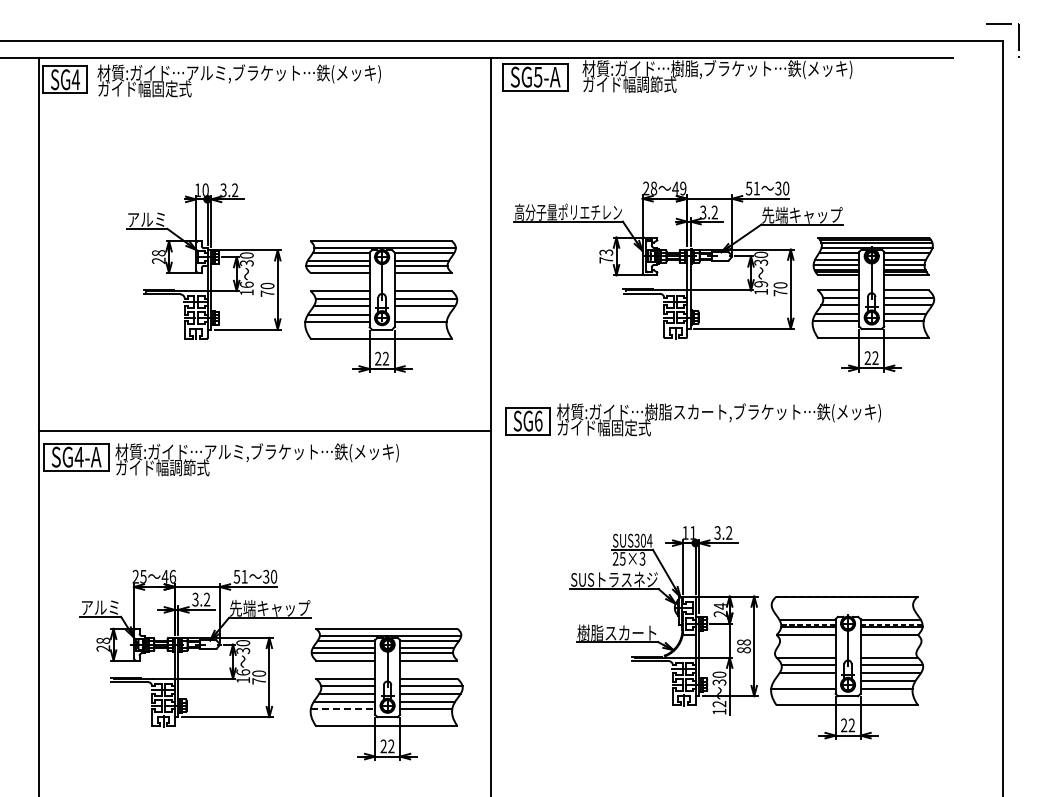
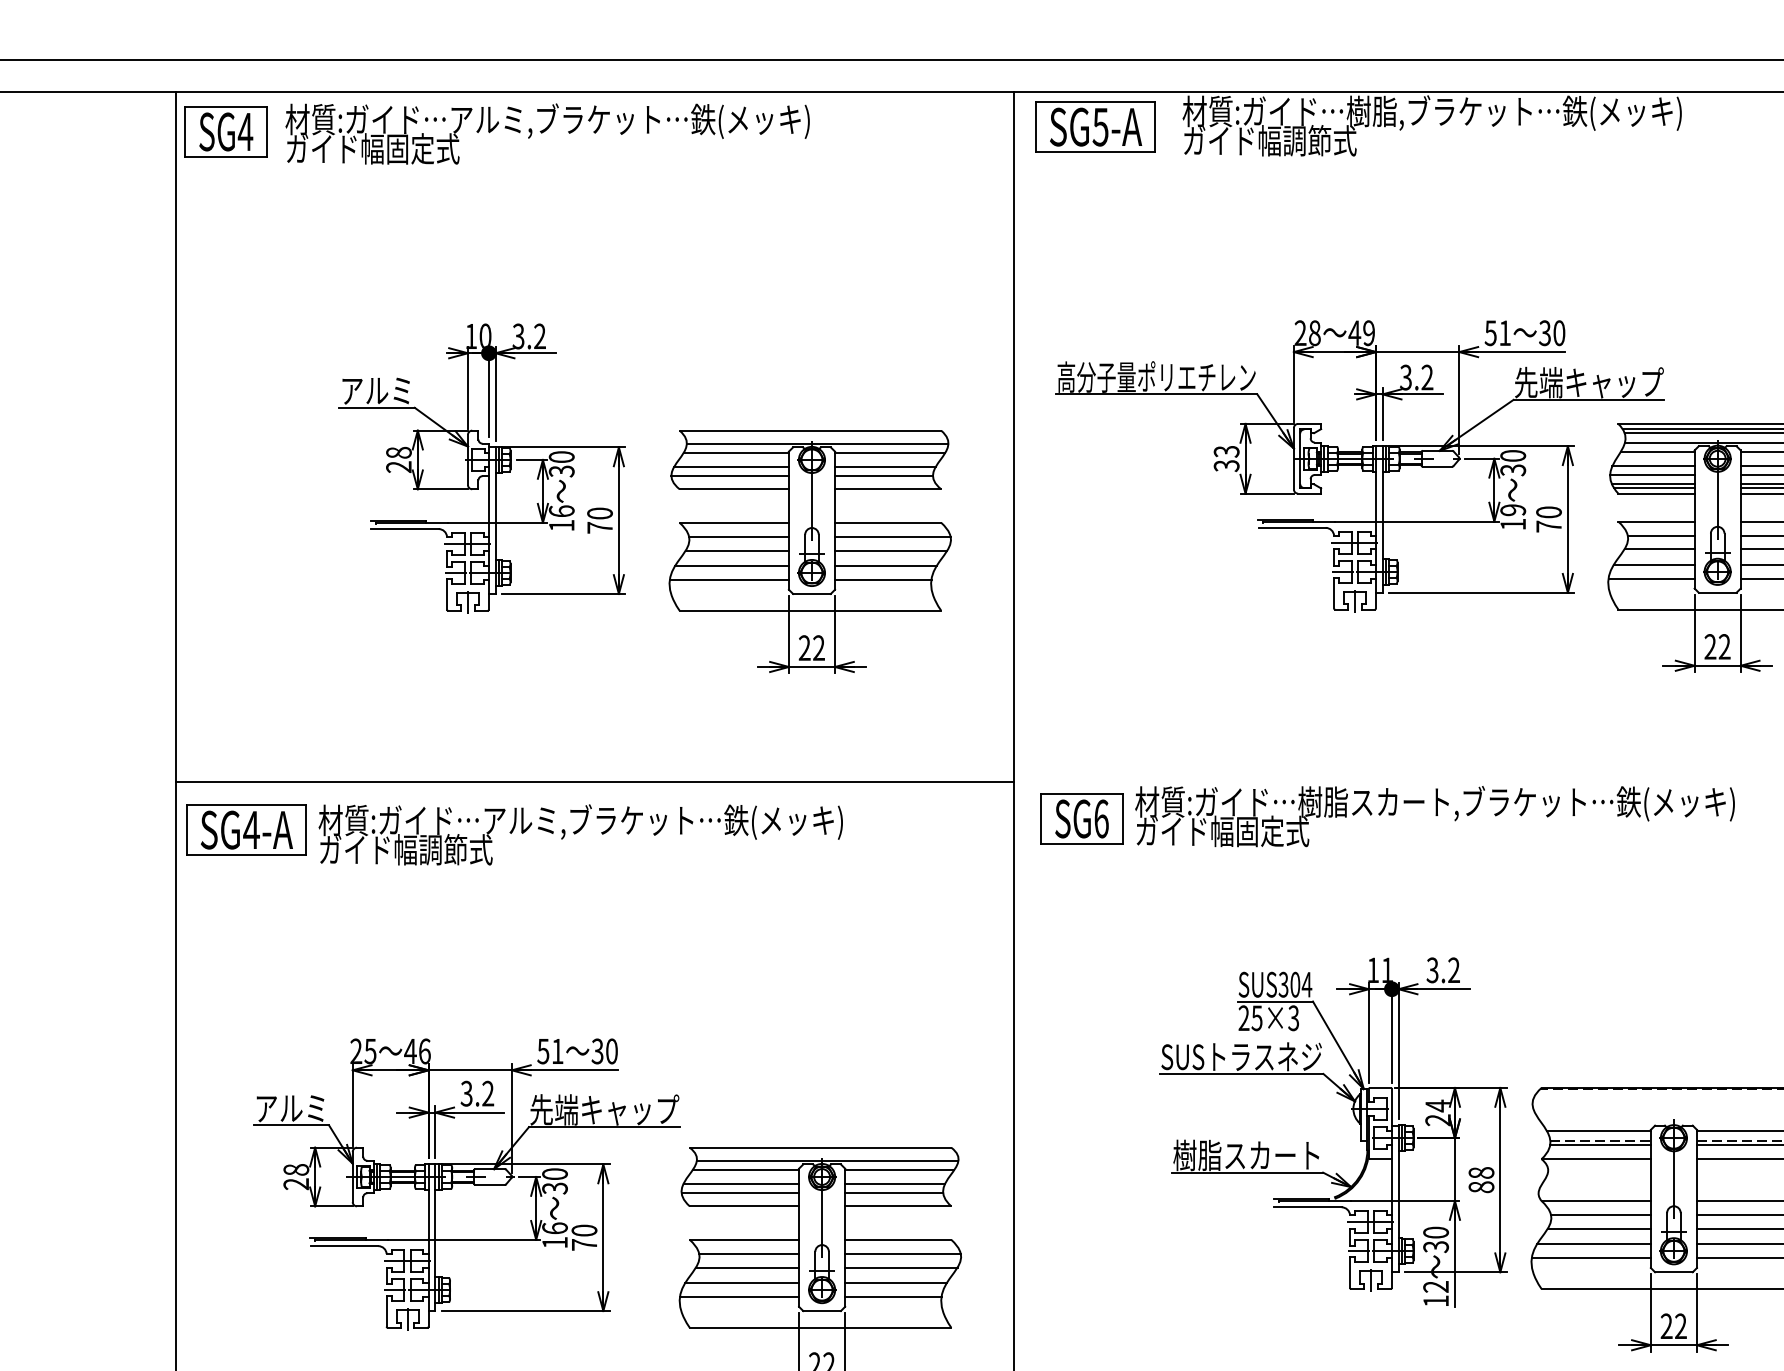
text: (606, 260) -> (1227, 466), 73 -> 33
line: (421, 314) -> (884, 566), added
part: (692, 419) -> (1386, 815), moved
line: (804, 681) -> (1593, 1245), added
line: (343, 709) -> (740, 1296), dashed -> solid

